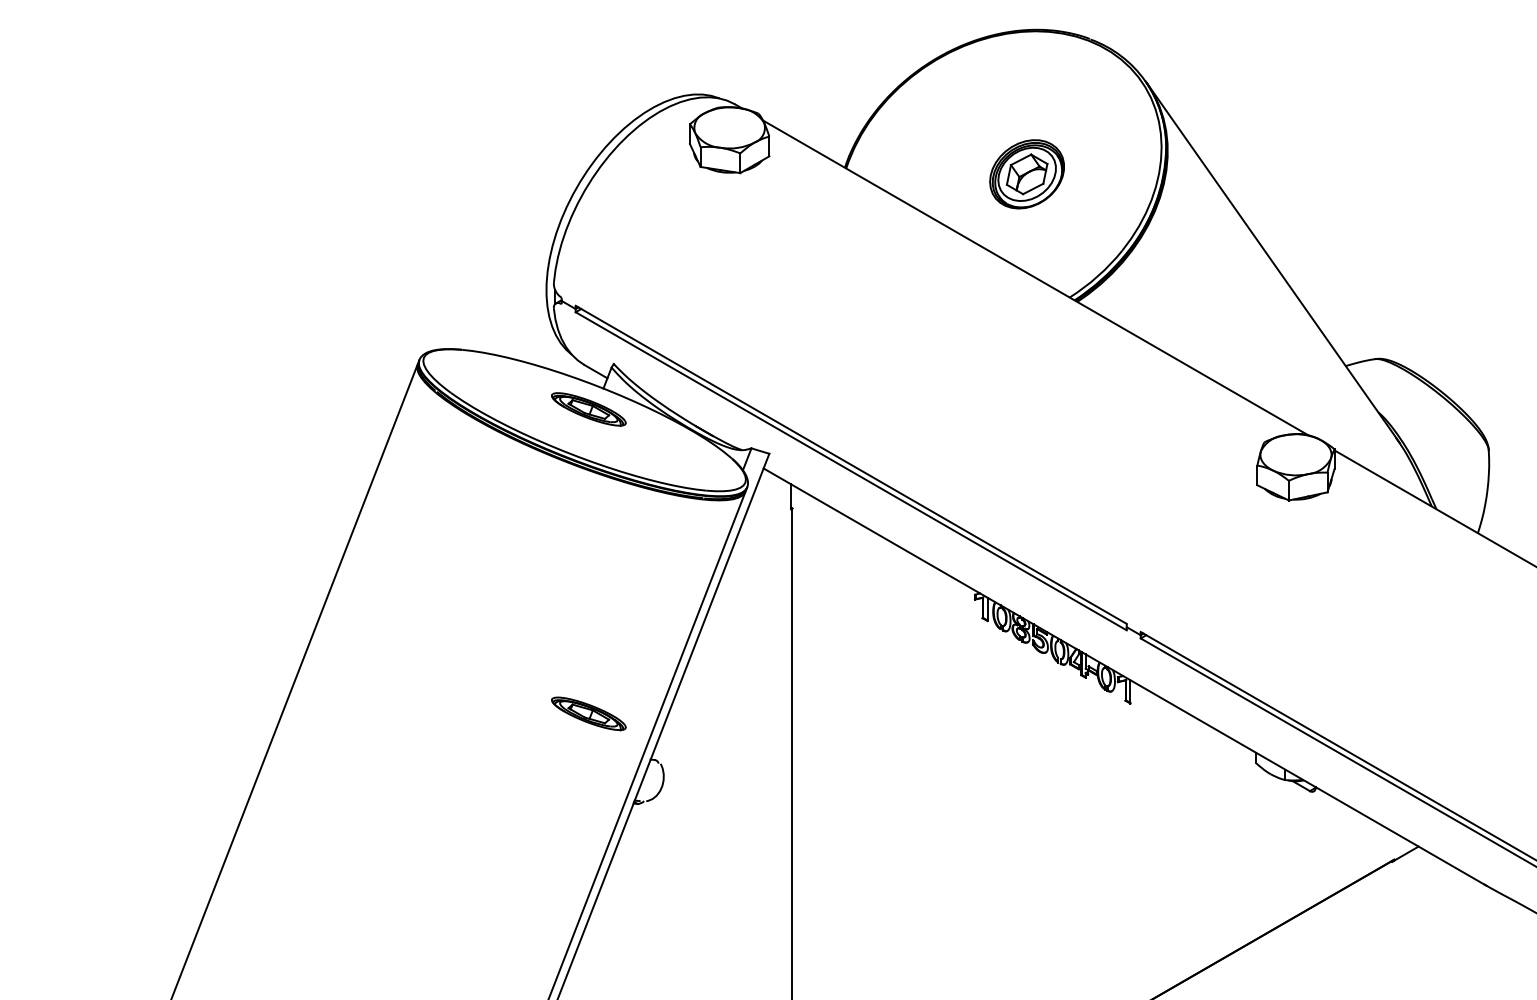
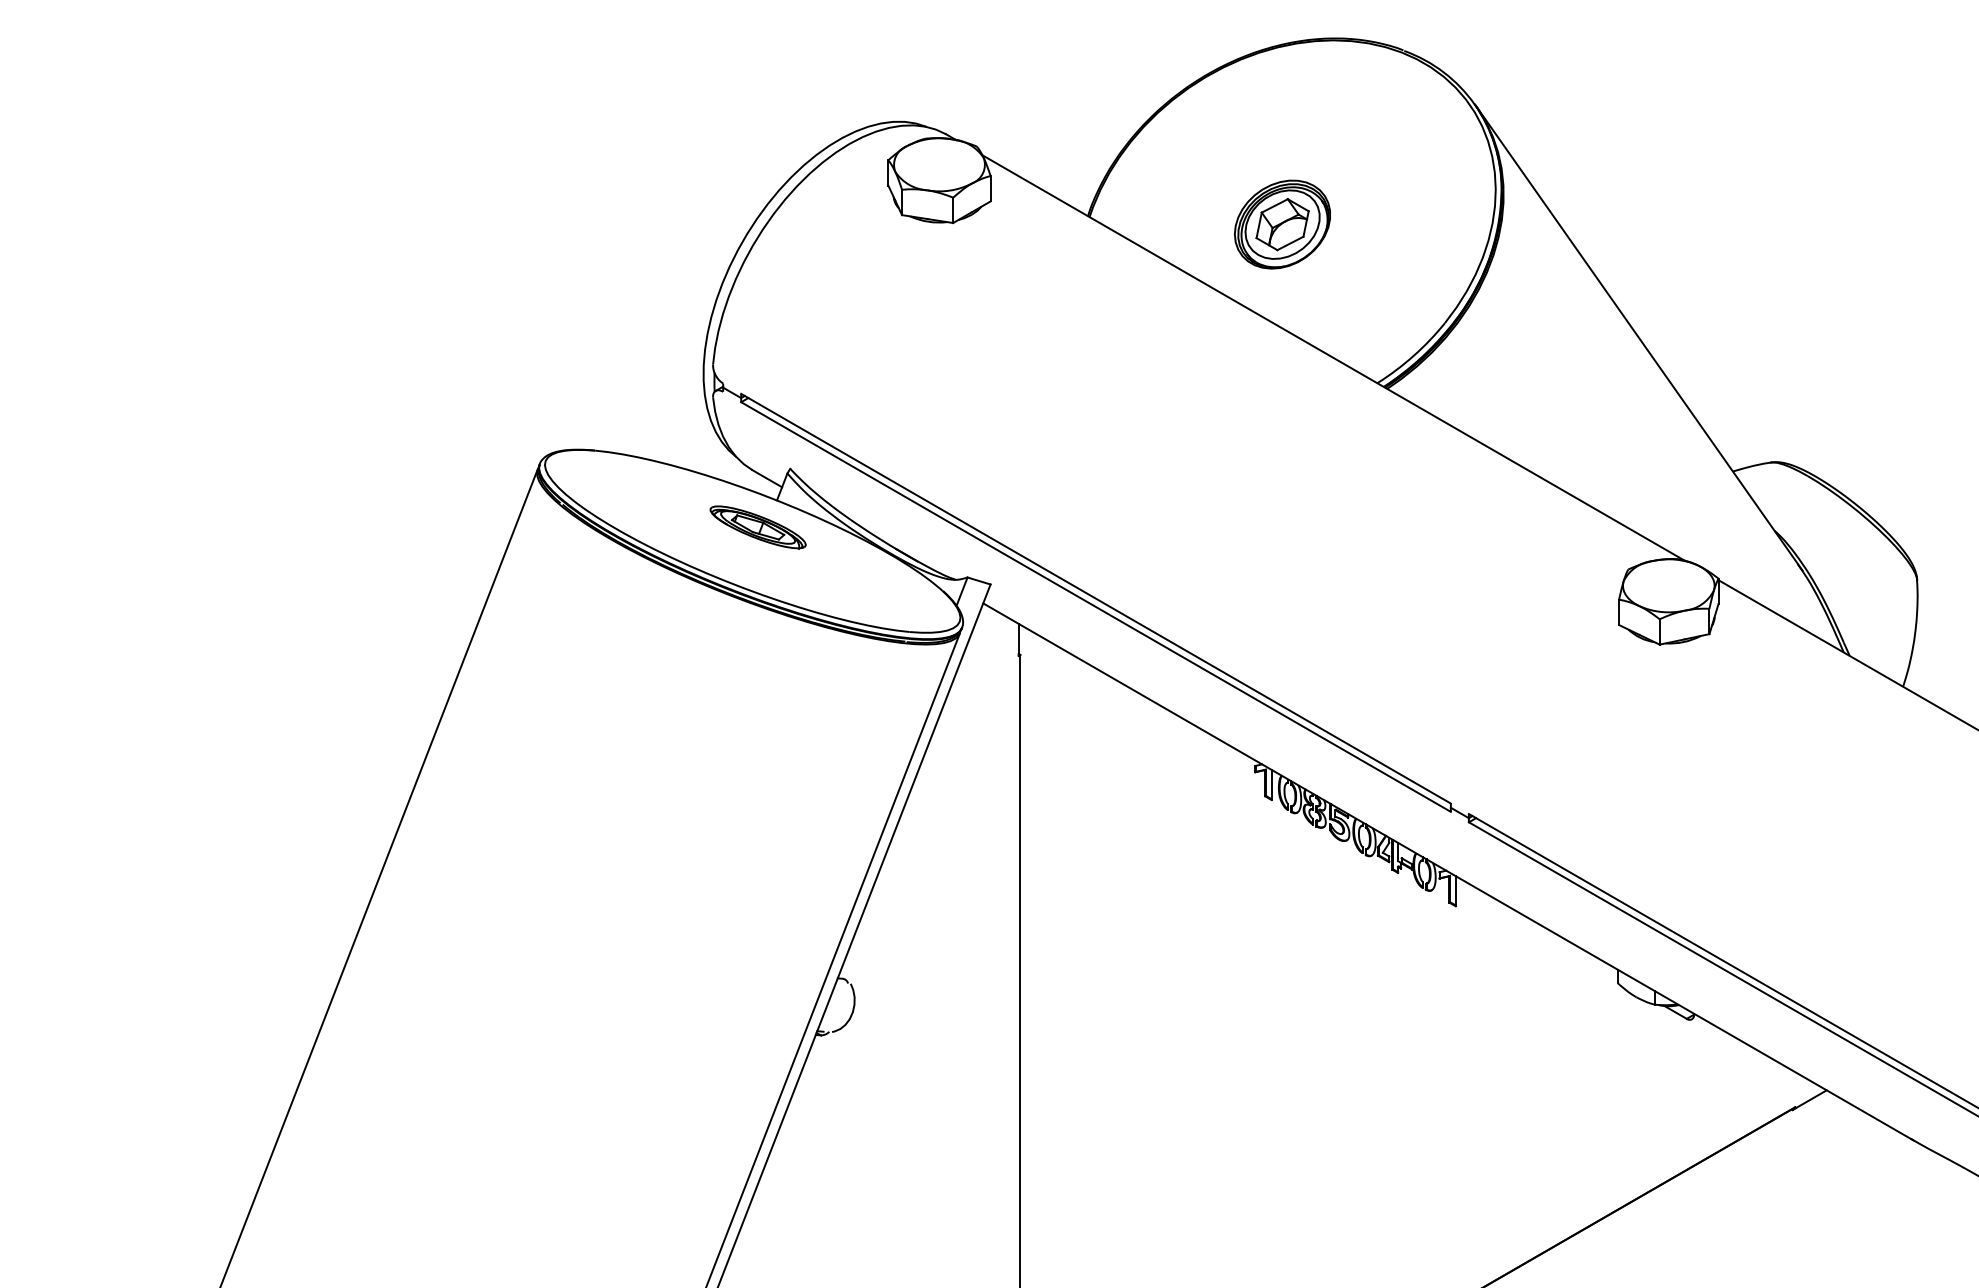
part: (1027, 174) -> (1282, 224), moved
part: (588, 713) -> (757, 919), removed

